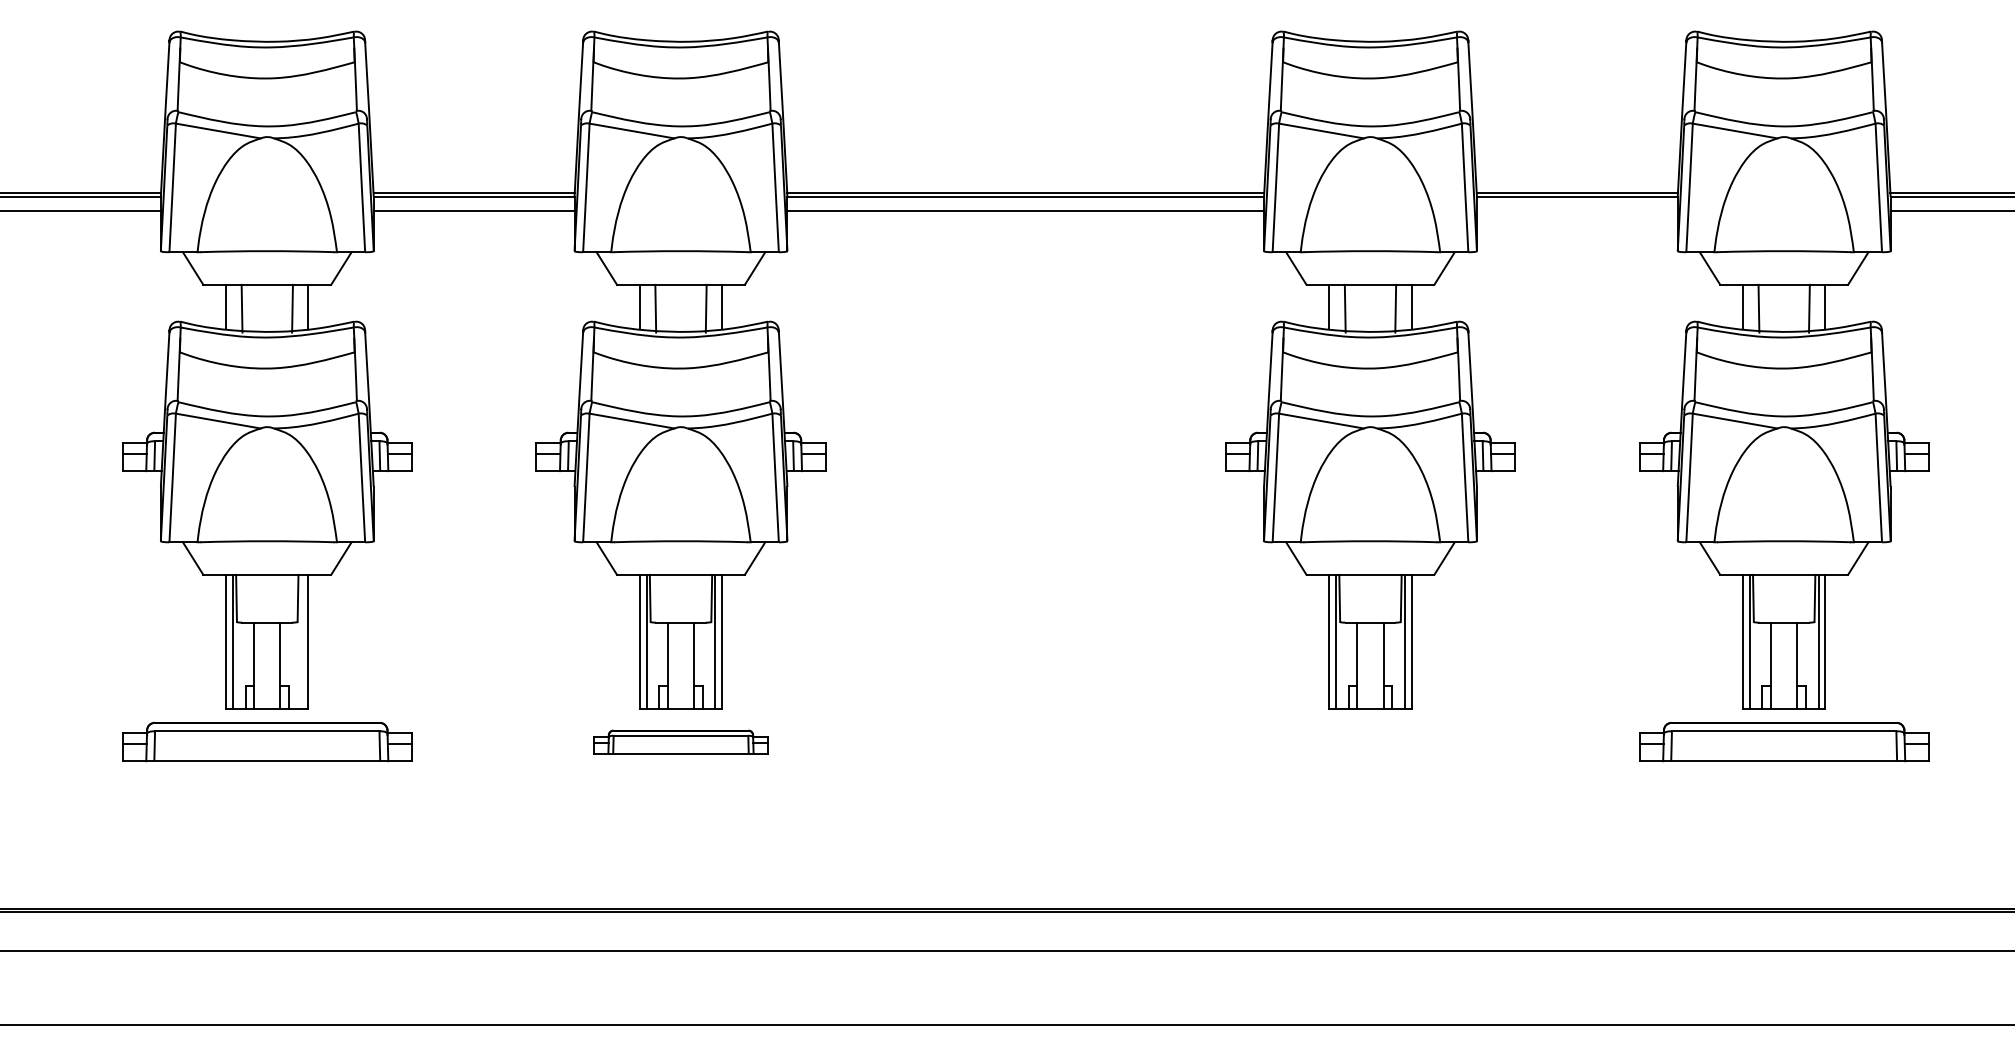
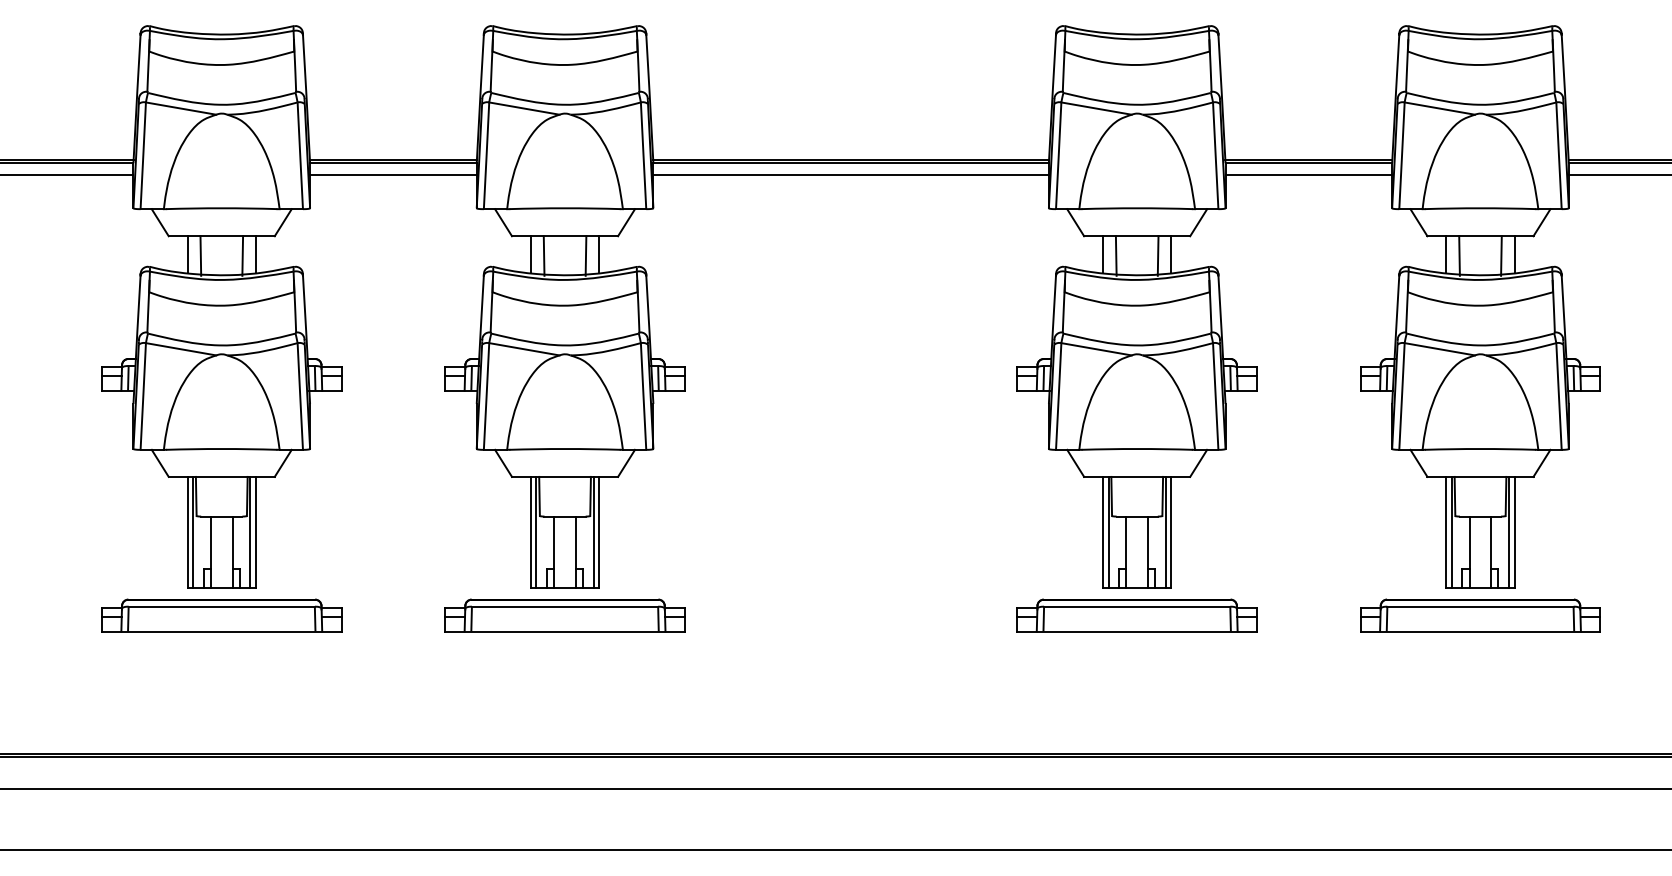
line: (1576, 211) -> (1308, 175), added
line: (301, 641) -> (250, 532), added
part: (680, 742) -> (564, 615), size x1.67
part: (1370, 742) -> (1137, 615), added

